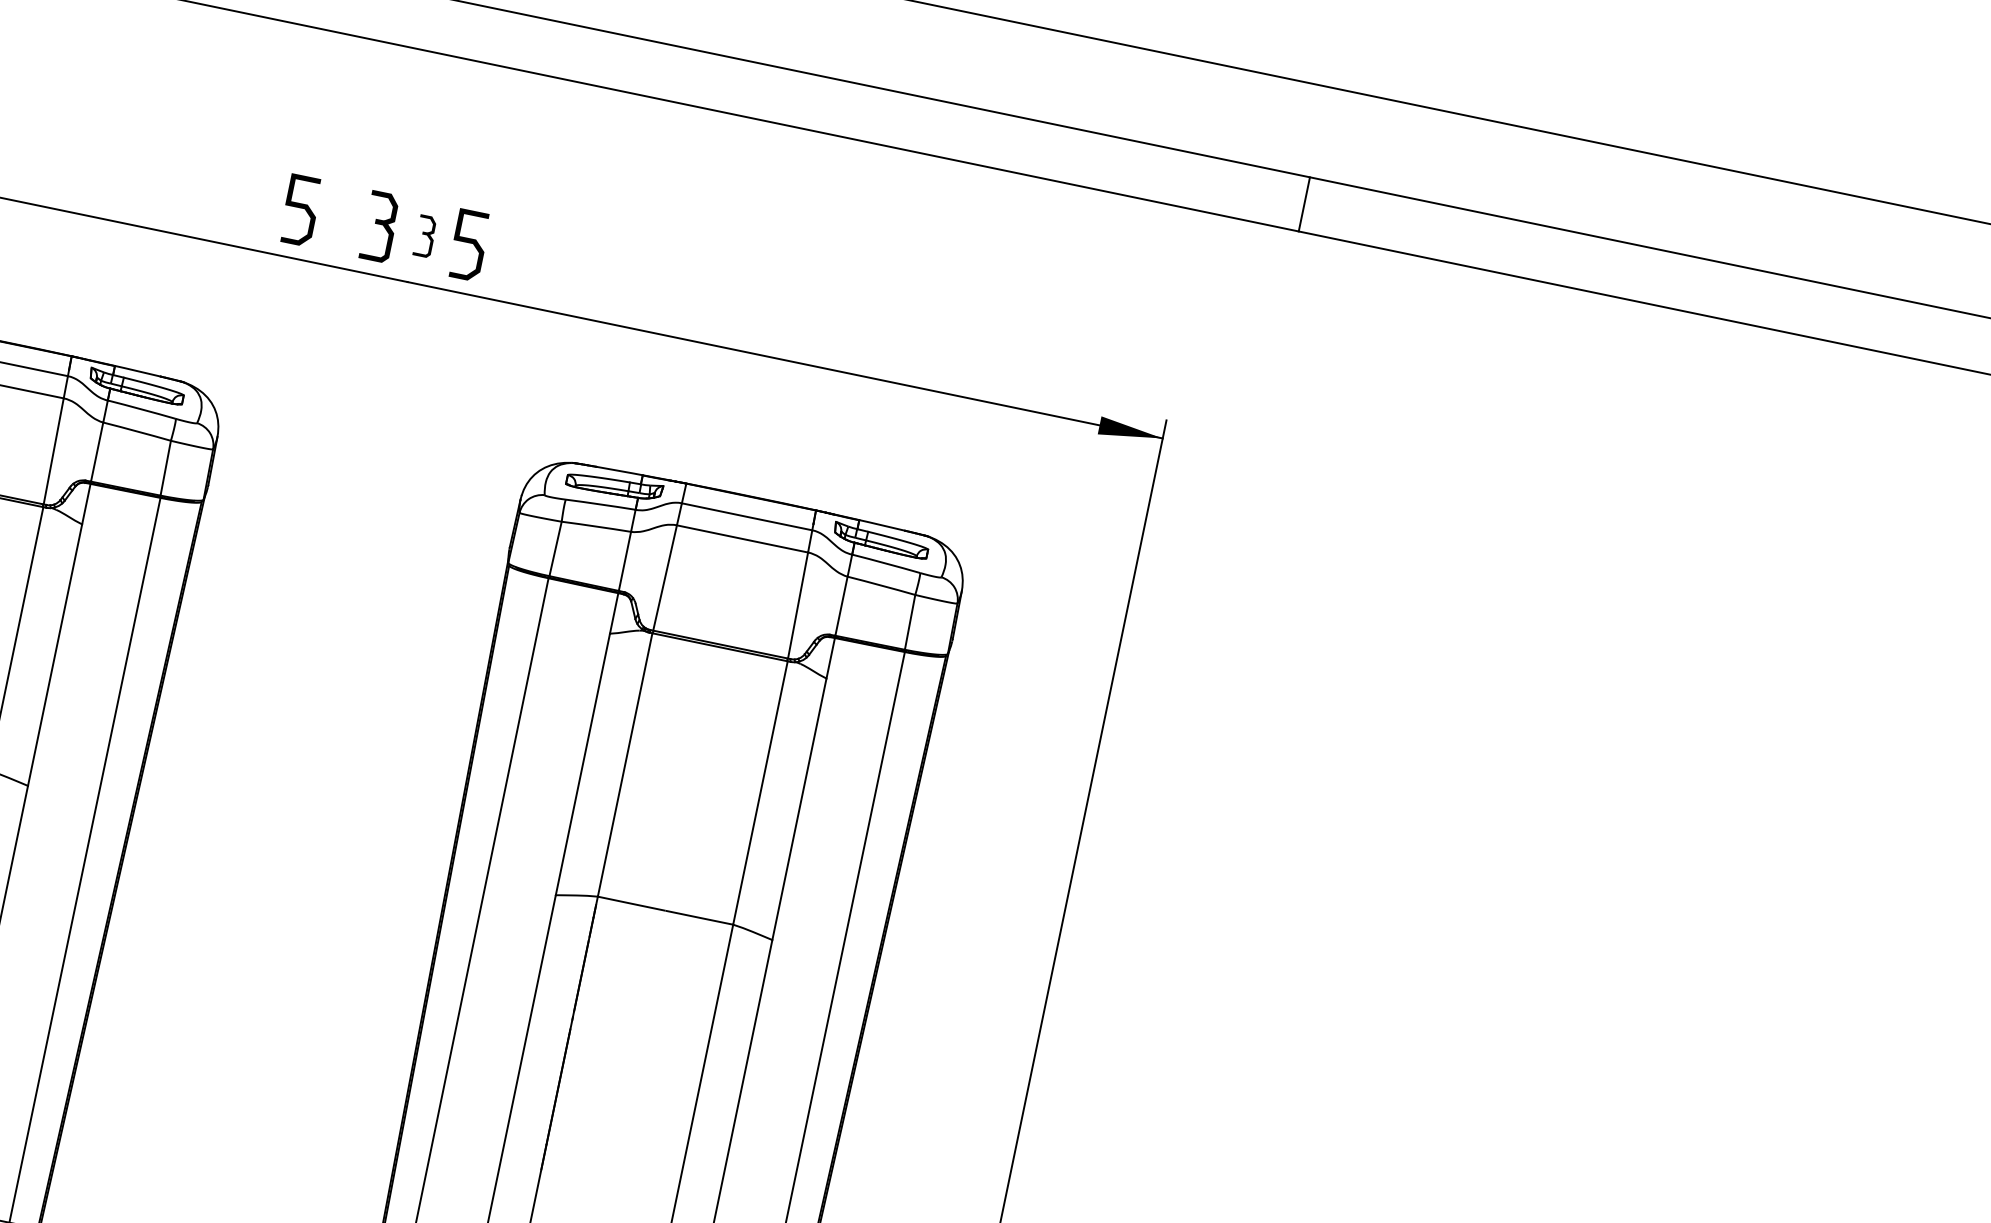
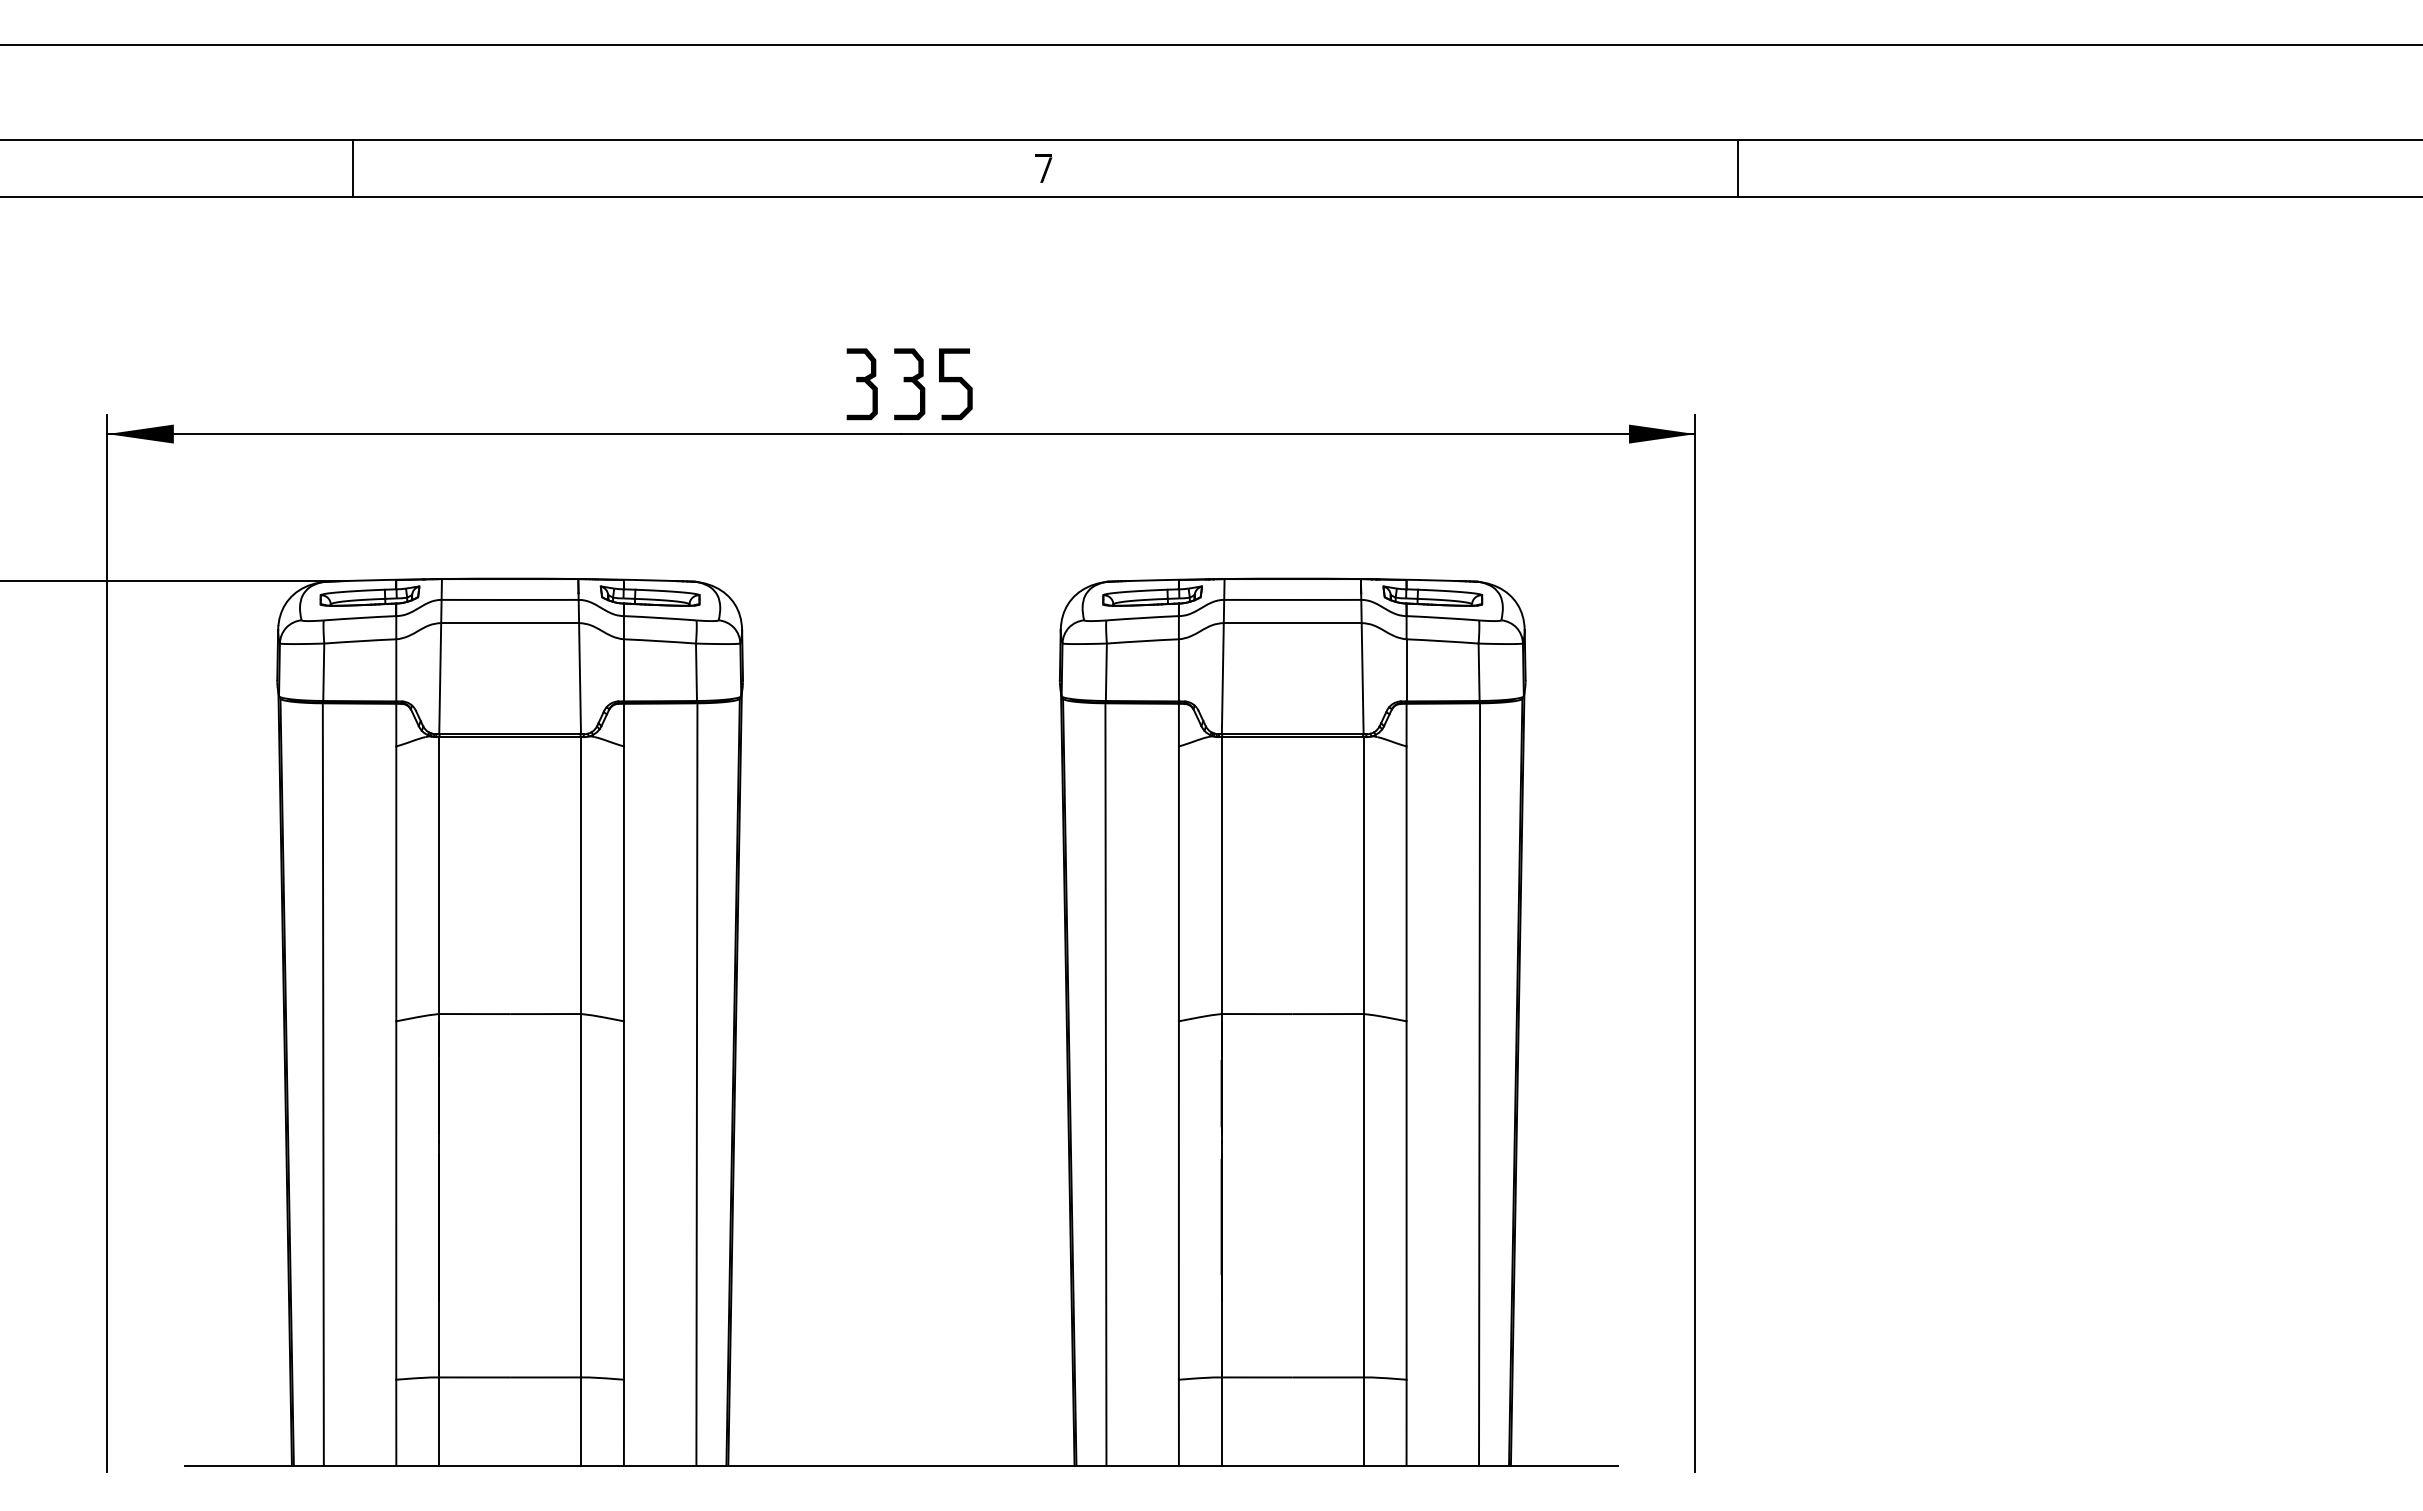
part: (595, 57) -> (1043, 168), added
line: (1304, 204) -> (1738, 168), moved
curve: (300, 208) -> (778, 382), removed
part: (425, 236) -> (909, 384), size x1.67

